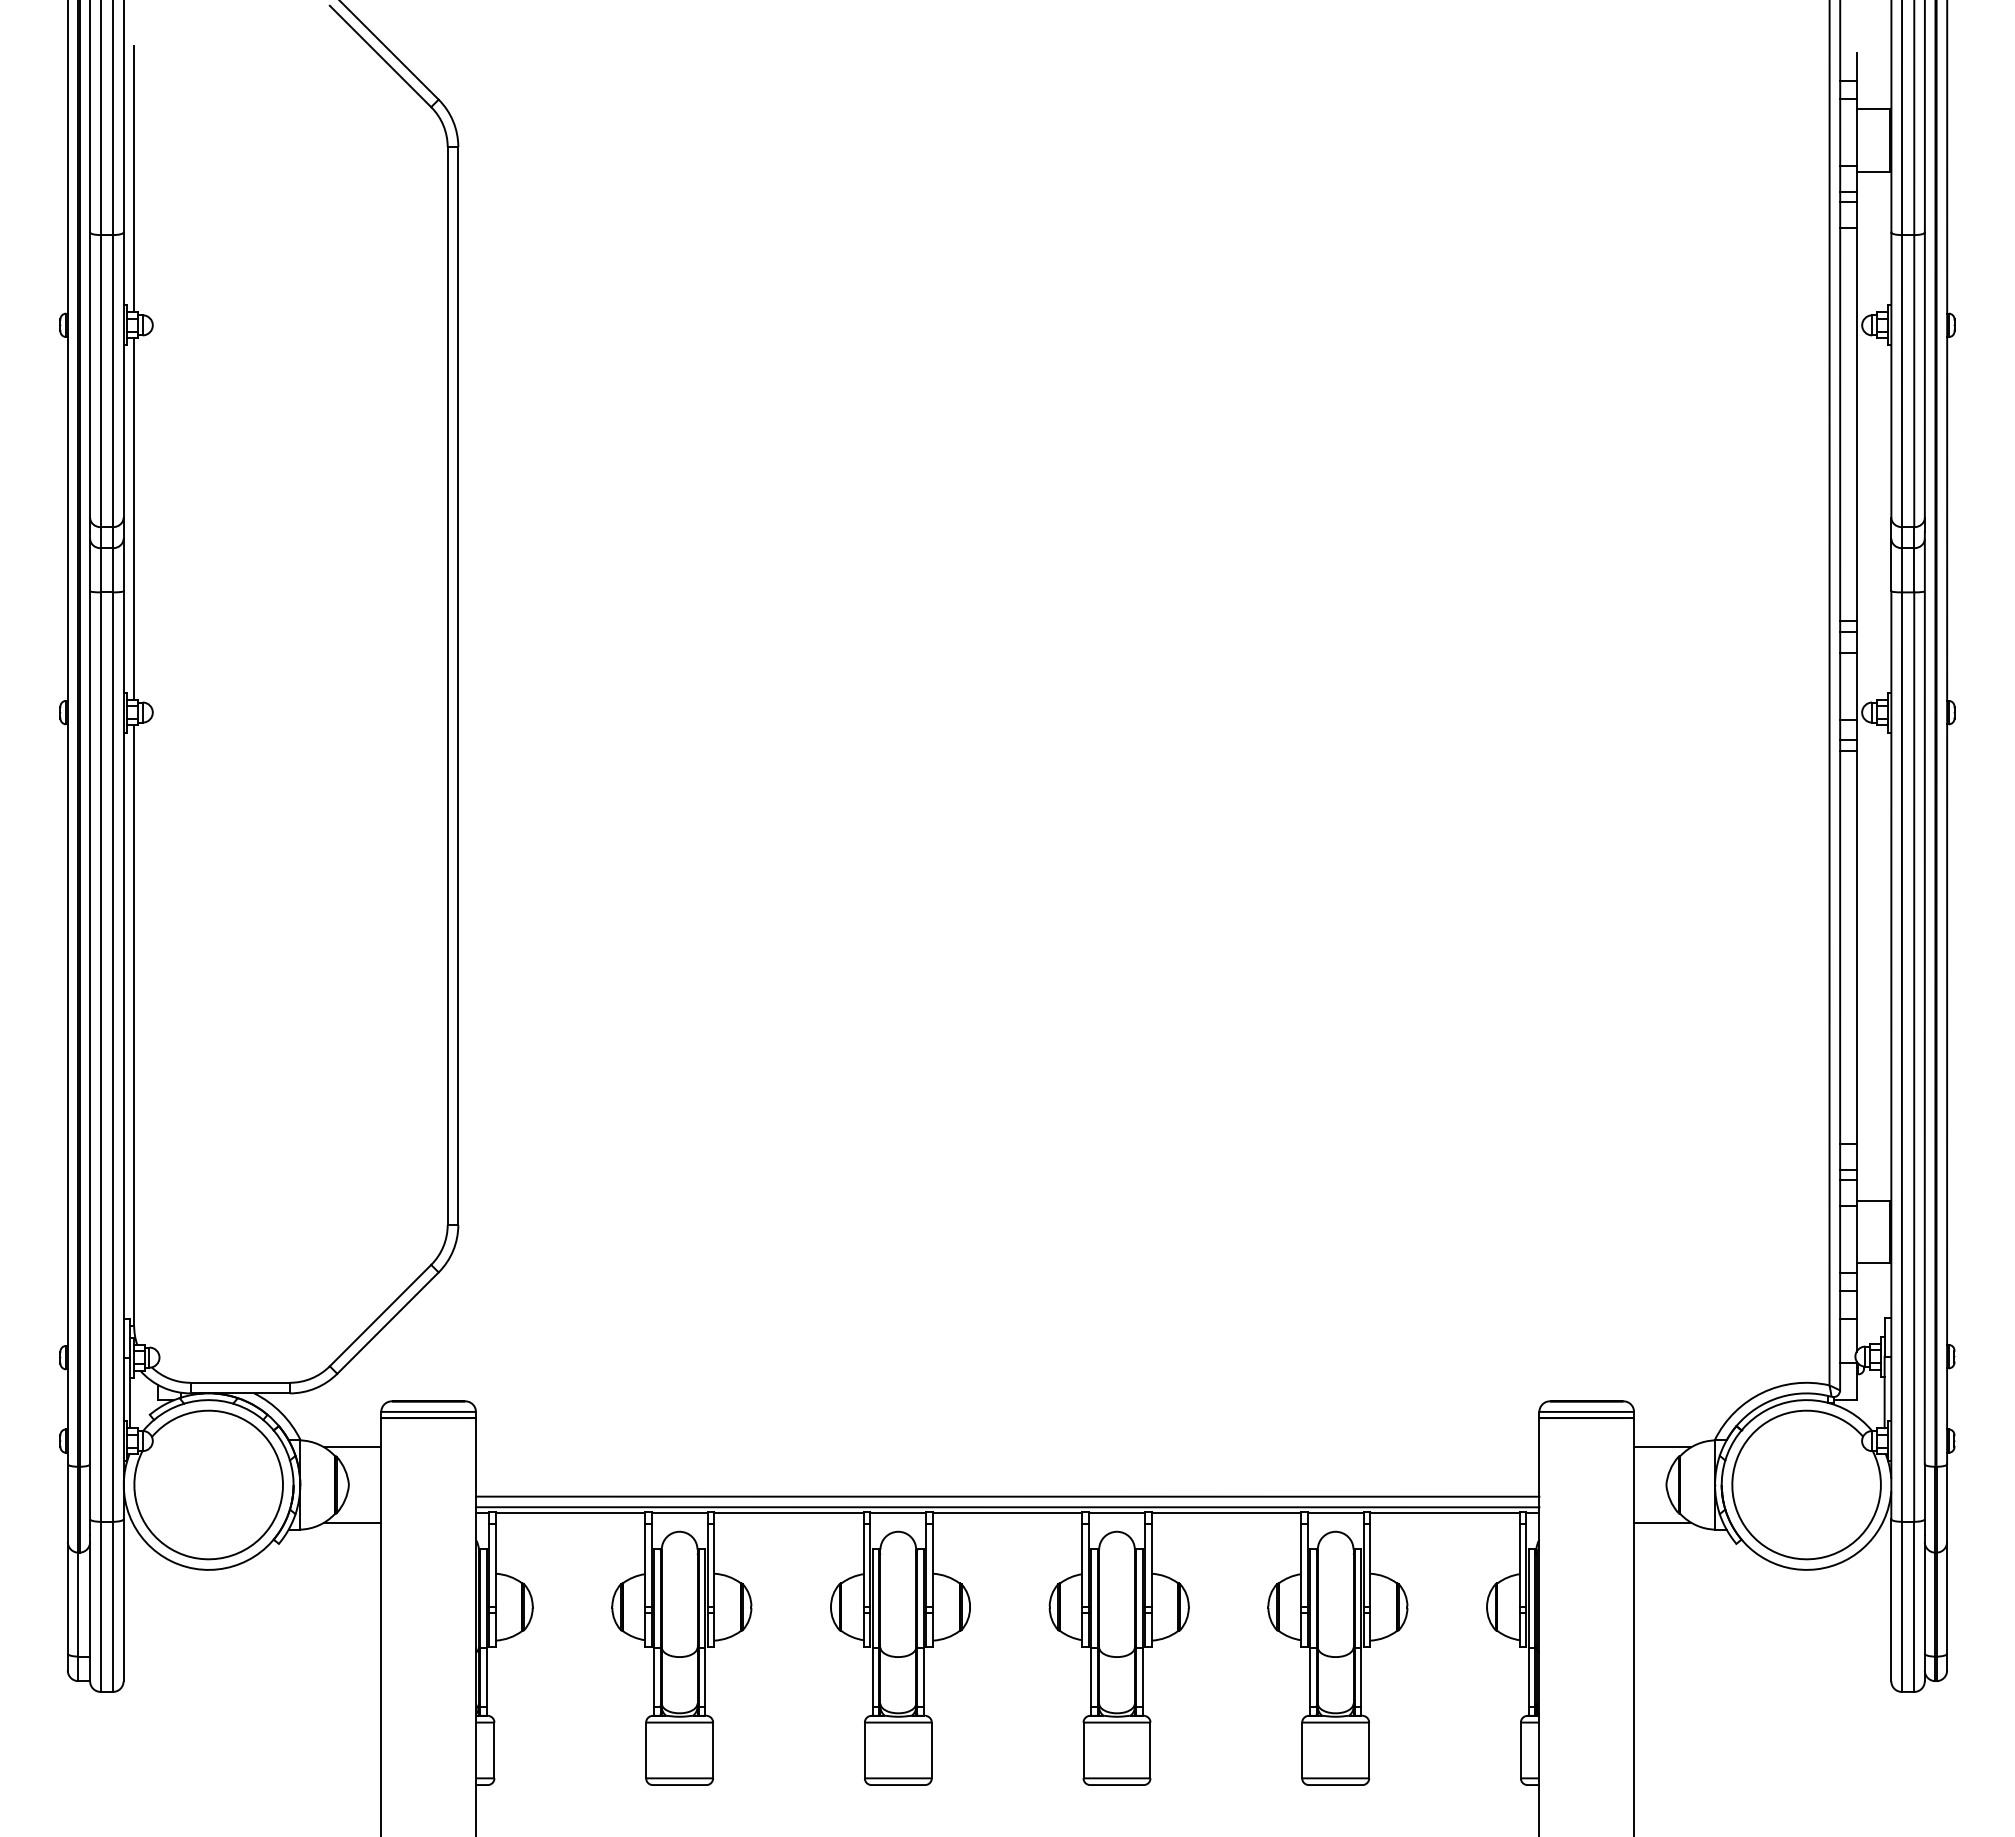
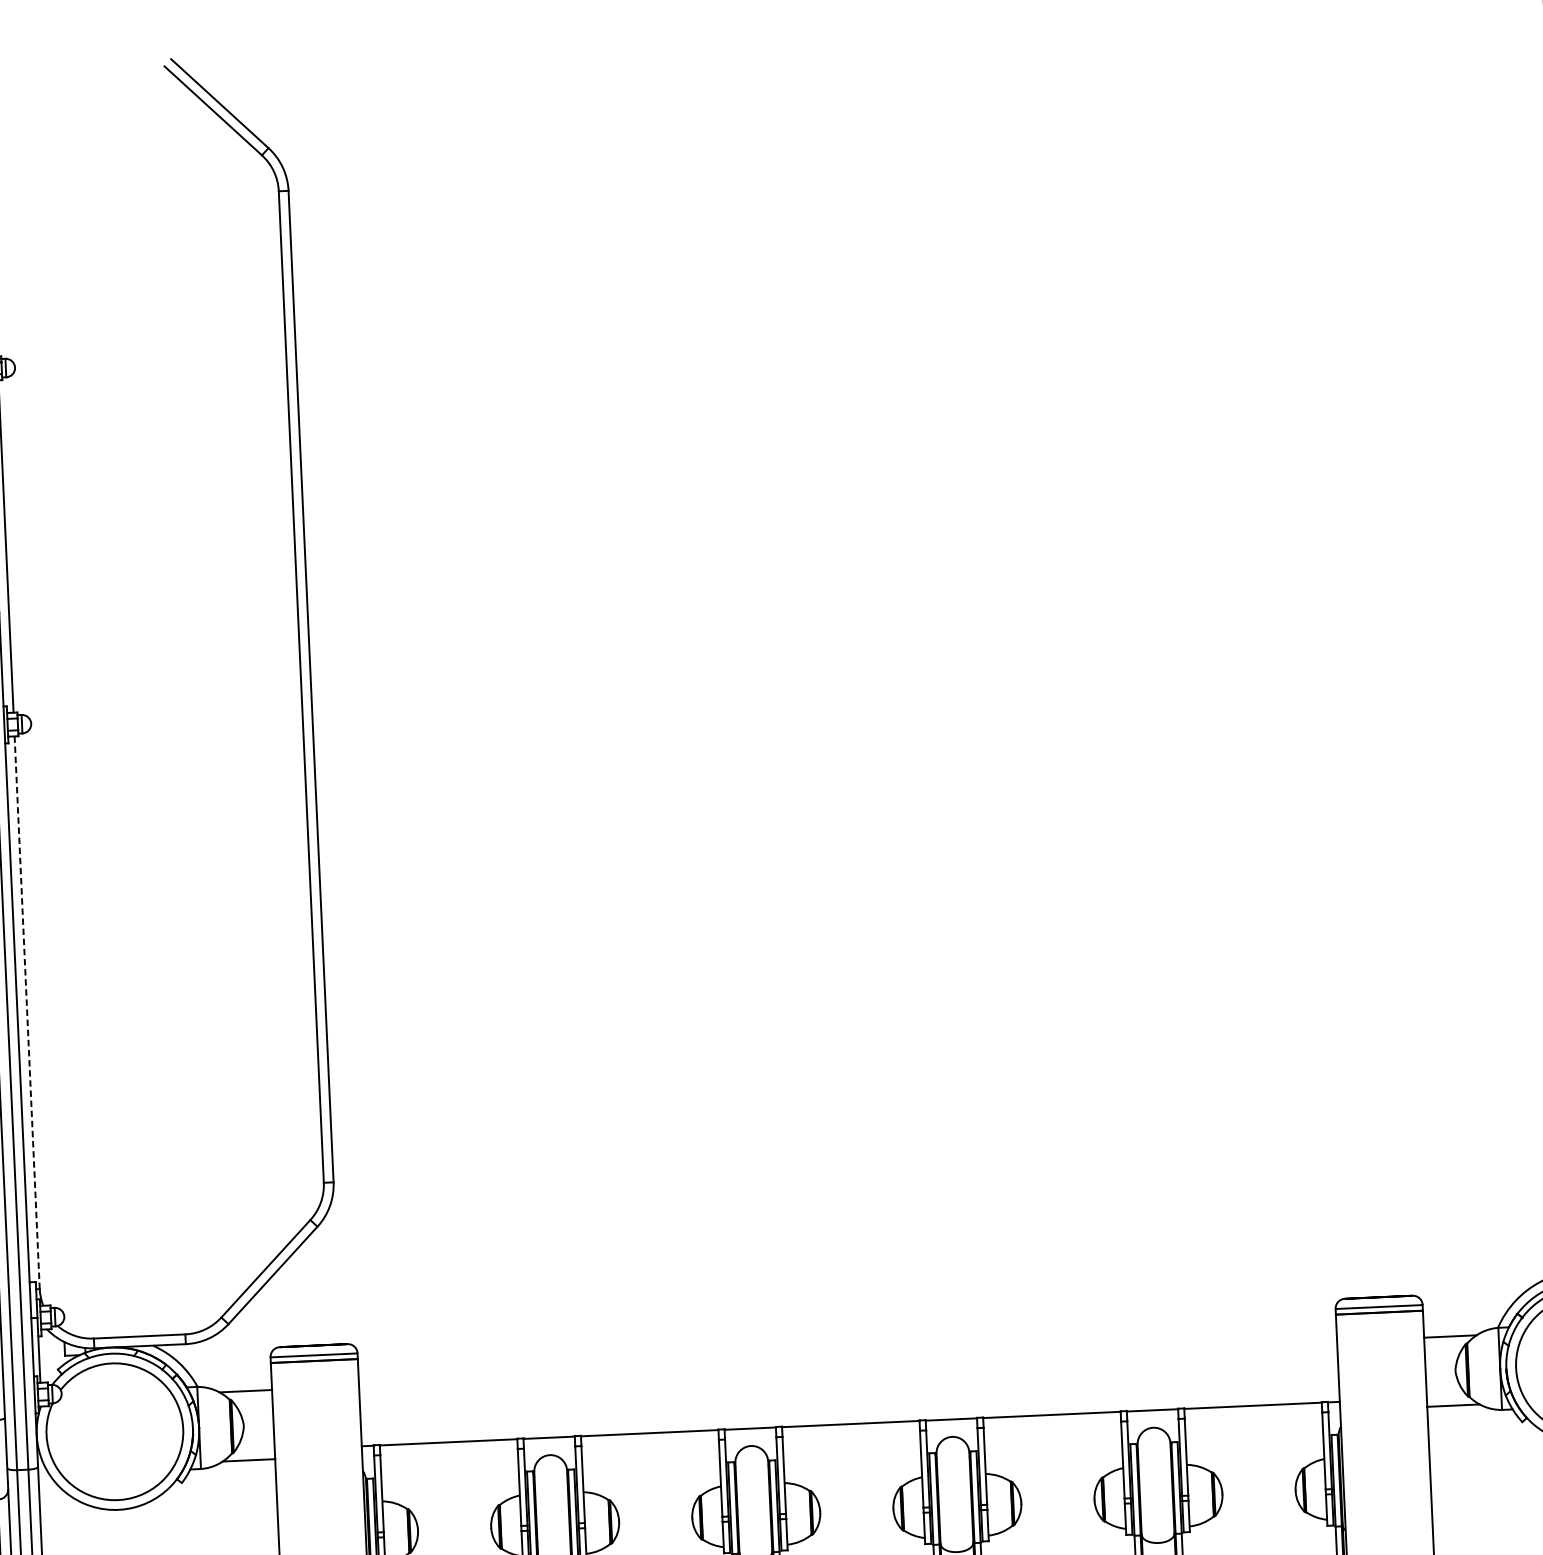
line: (134, 1025) -> (27, 1012), solid -> dashed
line: (1007, 1496) -> (849, 1409), removed
line: (1007, 1507) -> (850, 1419), removed

